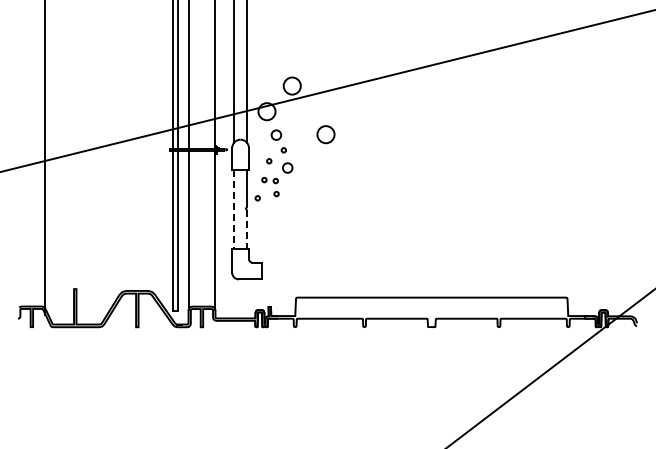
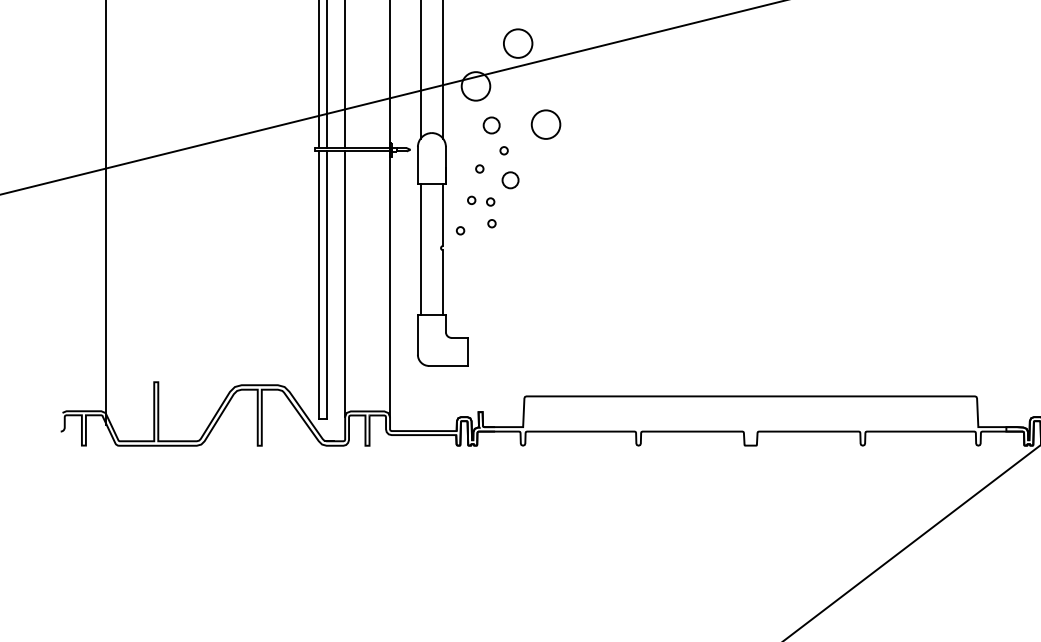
circle: (325, 134) -> (545, 124), moved
line: (233, 209) -> (420, 249), dashed -> solid
line: (247, 229) -> (443, 282), dashed -> solid

